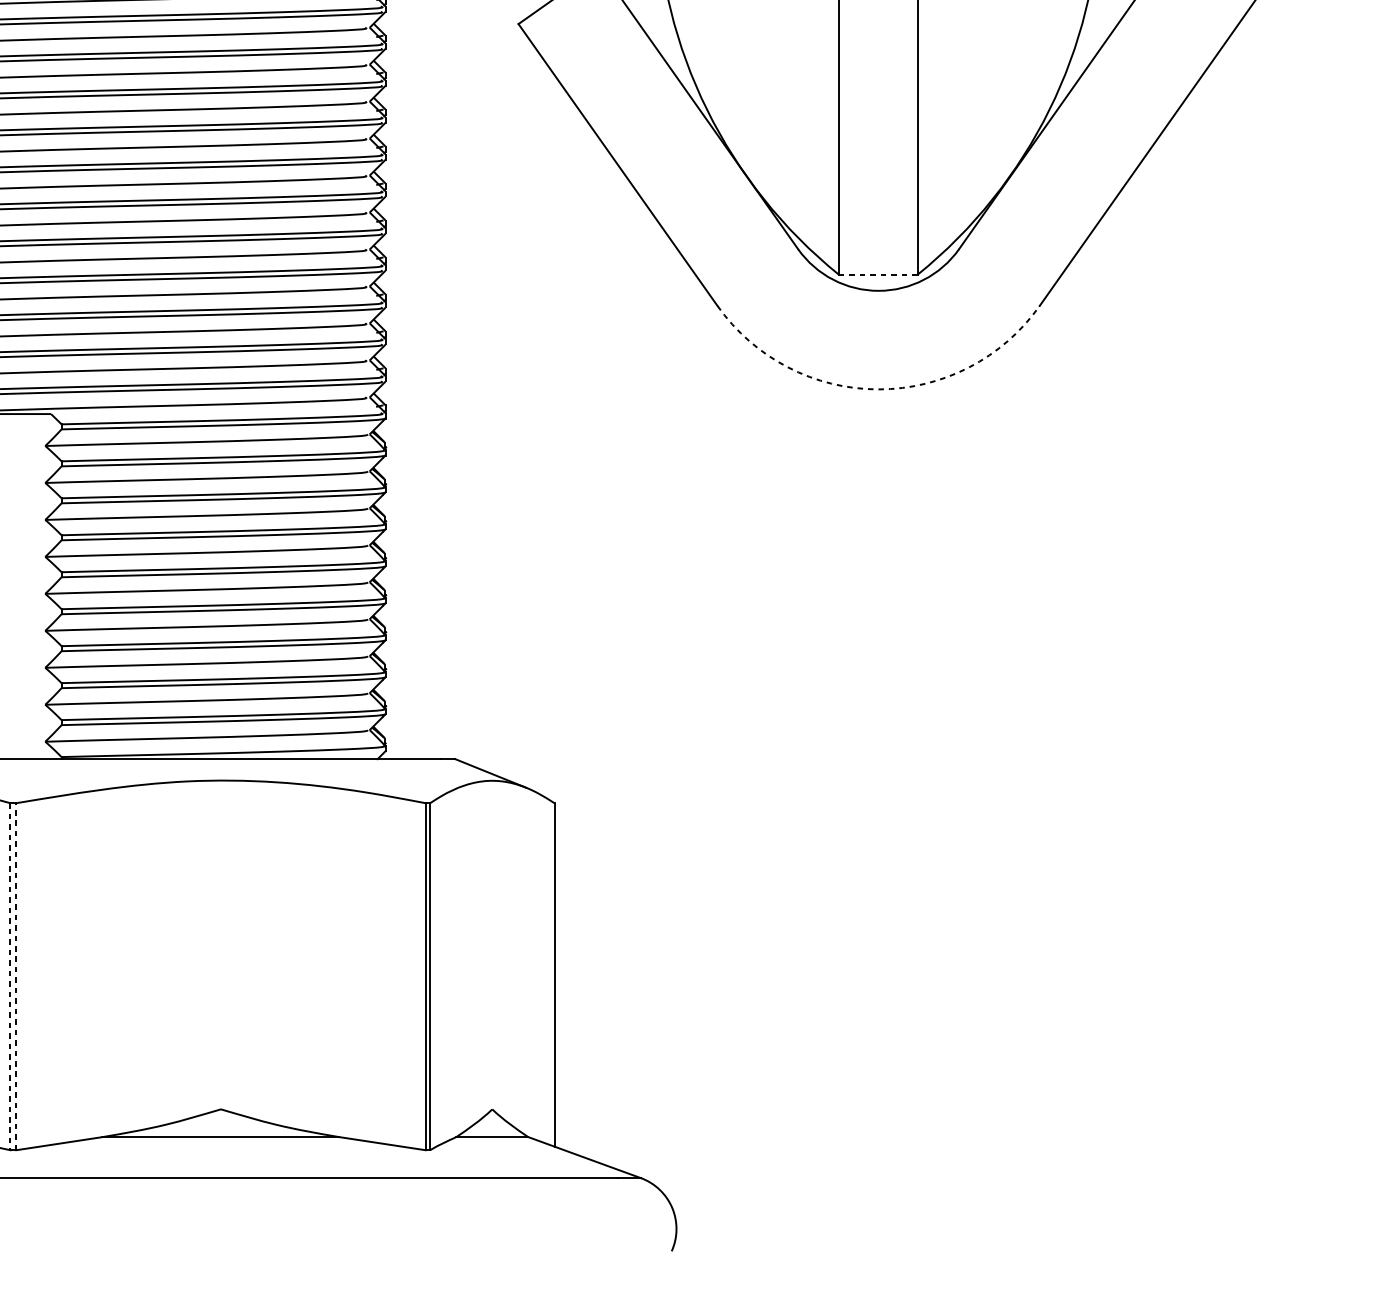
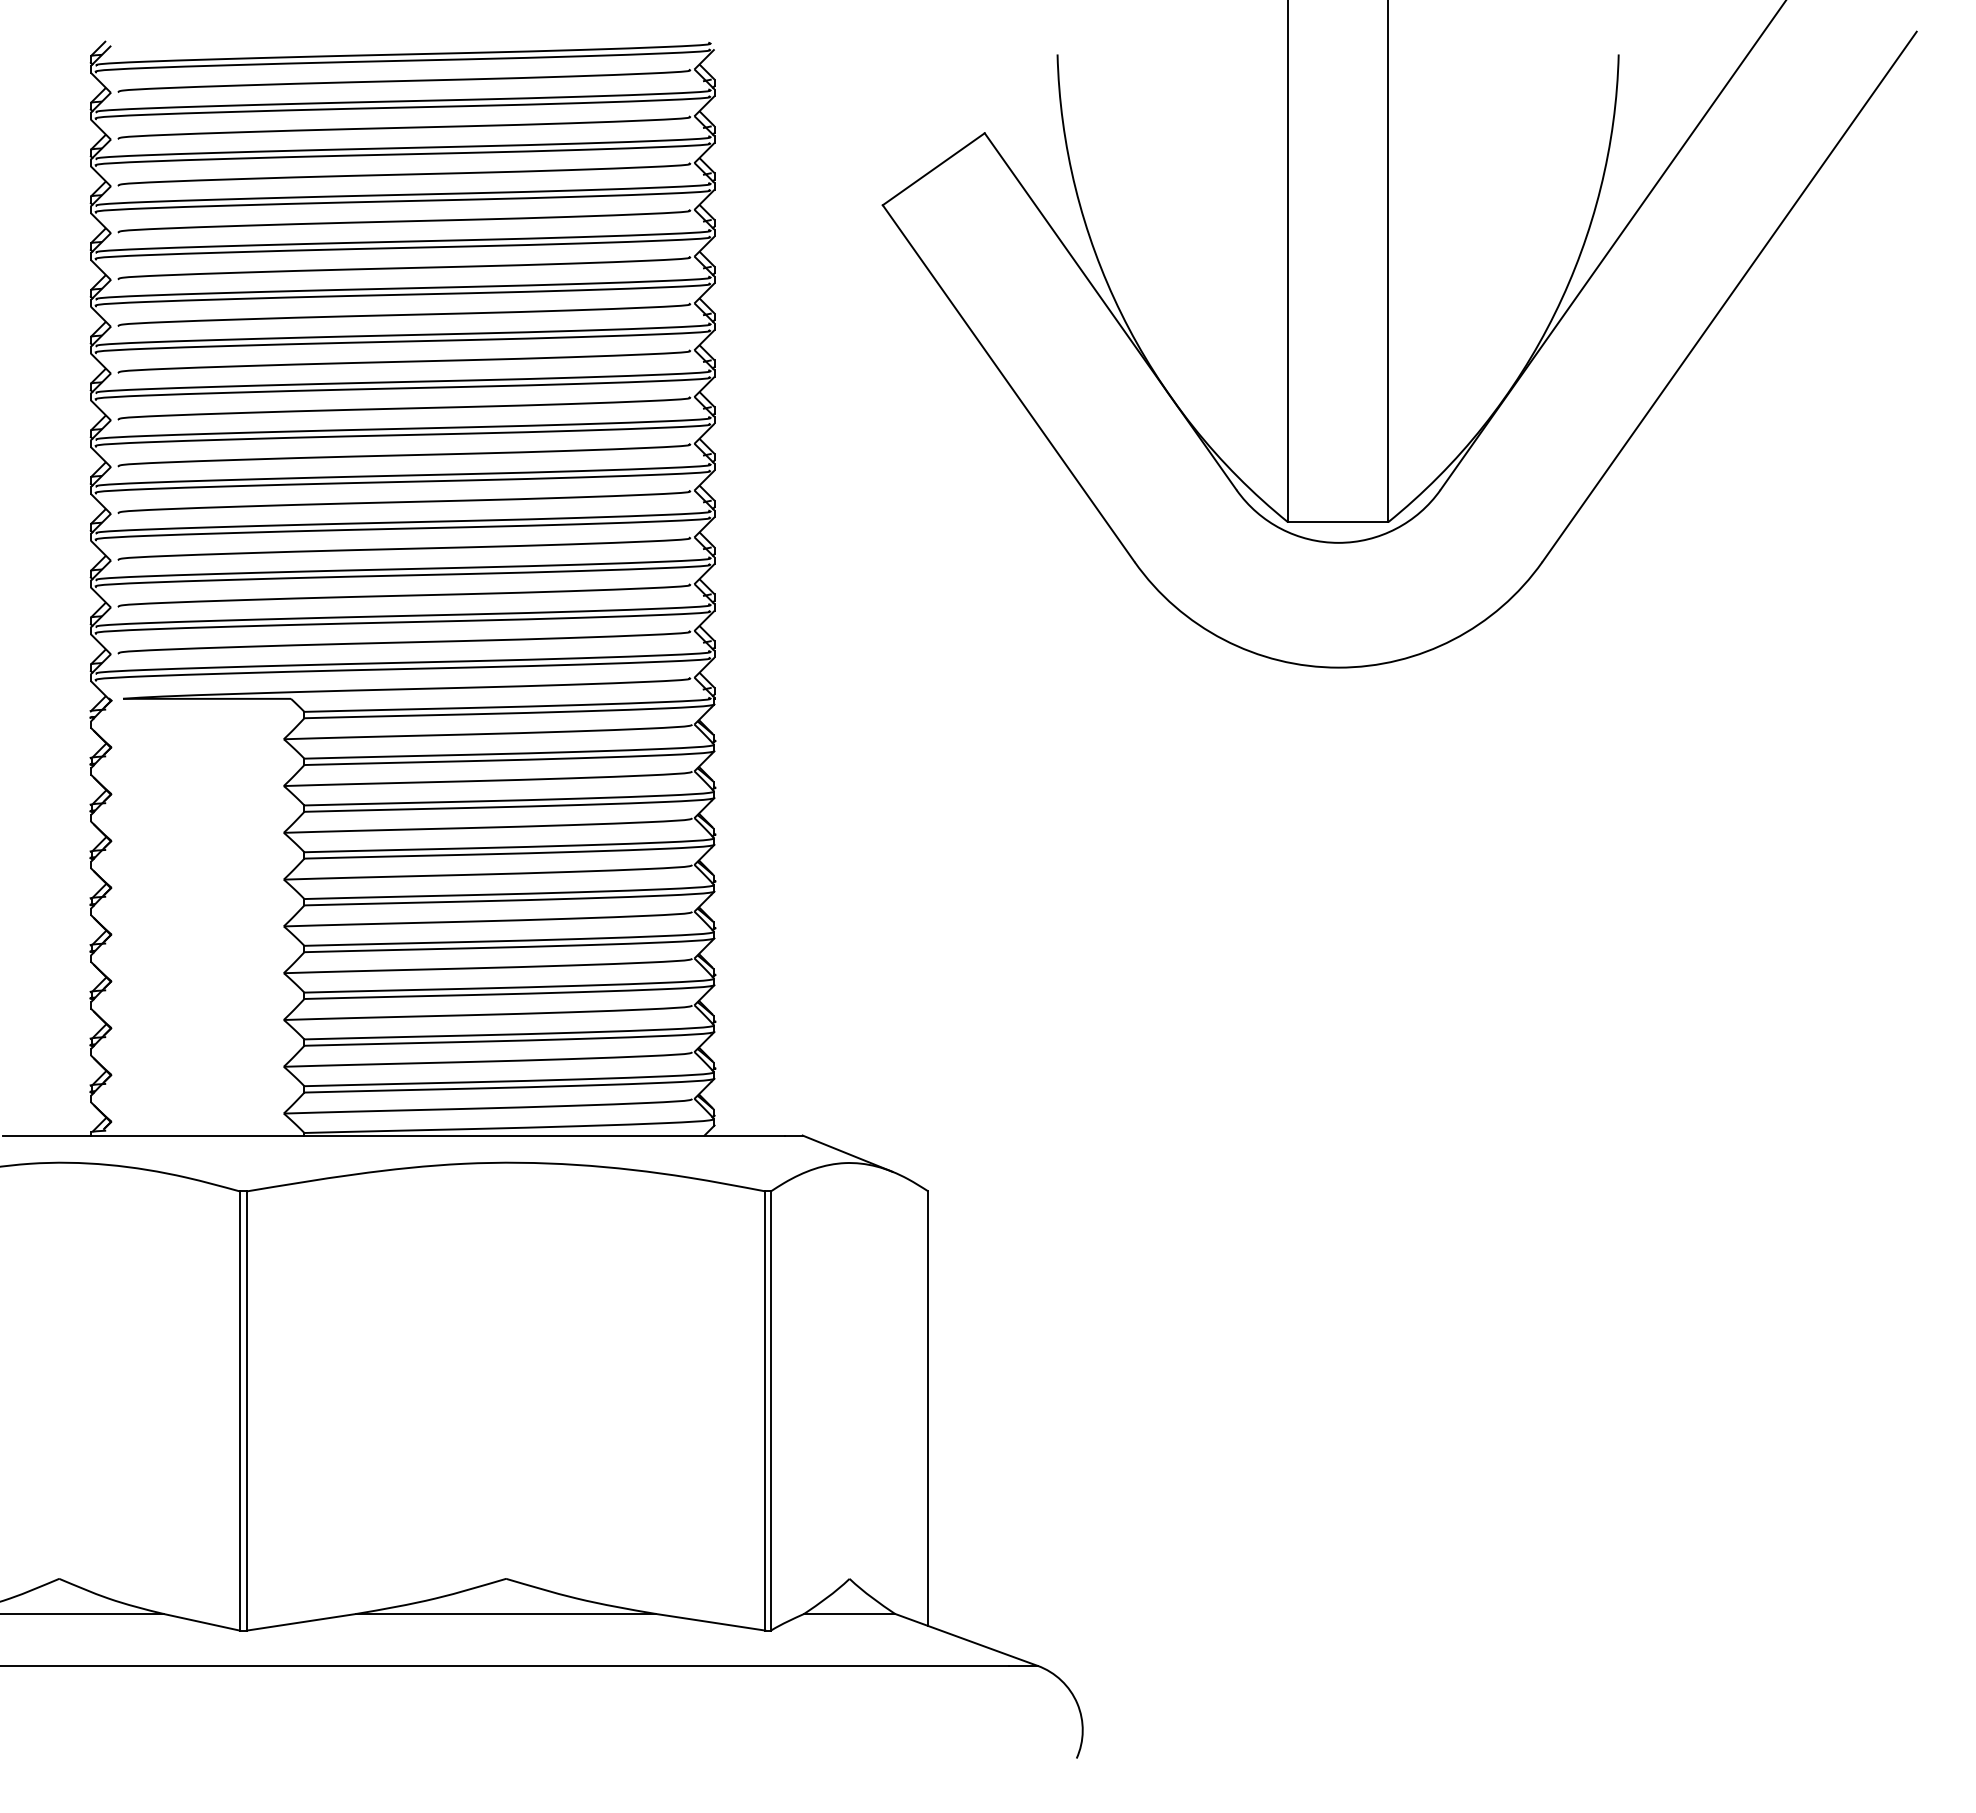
line: (878, 274) -> (1338, 522), dashed -> solid
arc: (878, 389) -> (1338, 667), dashed -> solid
line: (10, 976) -> (239, 1410), dashed -> solid
line: (16, 976) -> (247, 1410), dashed -> solid

